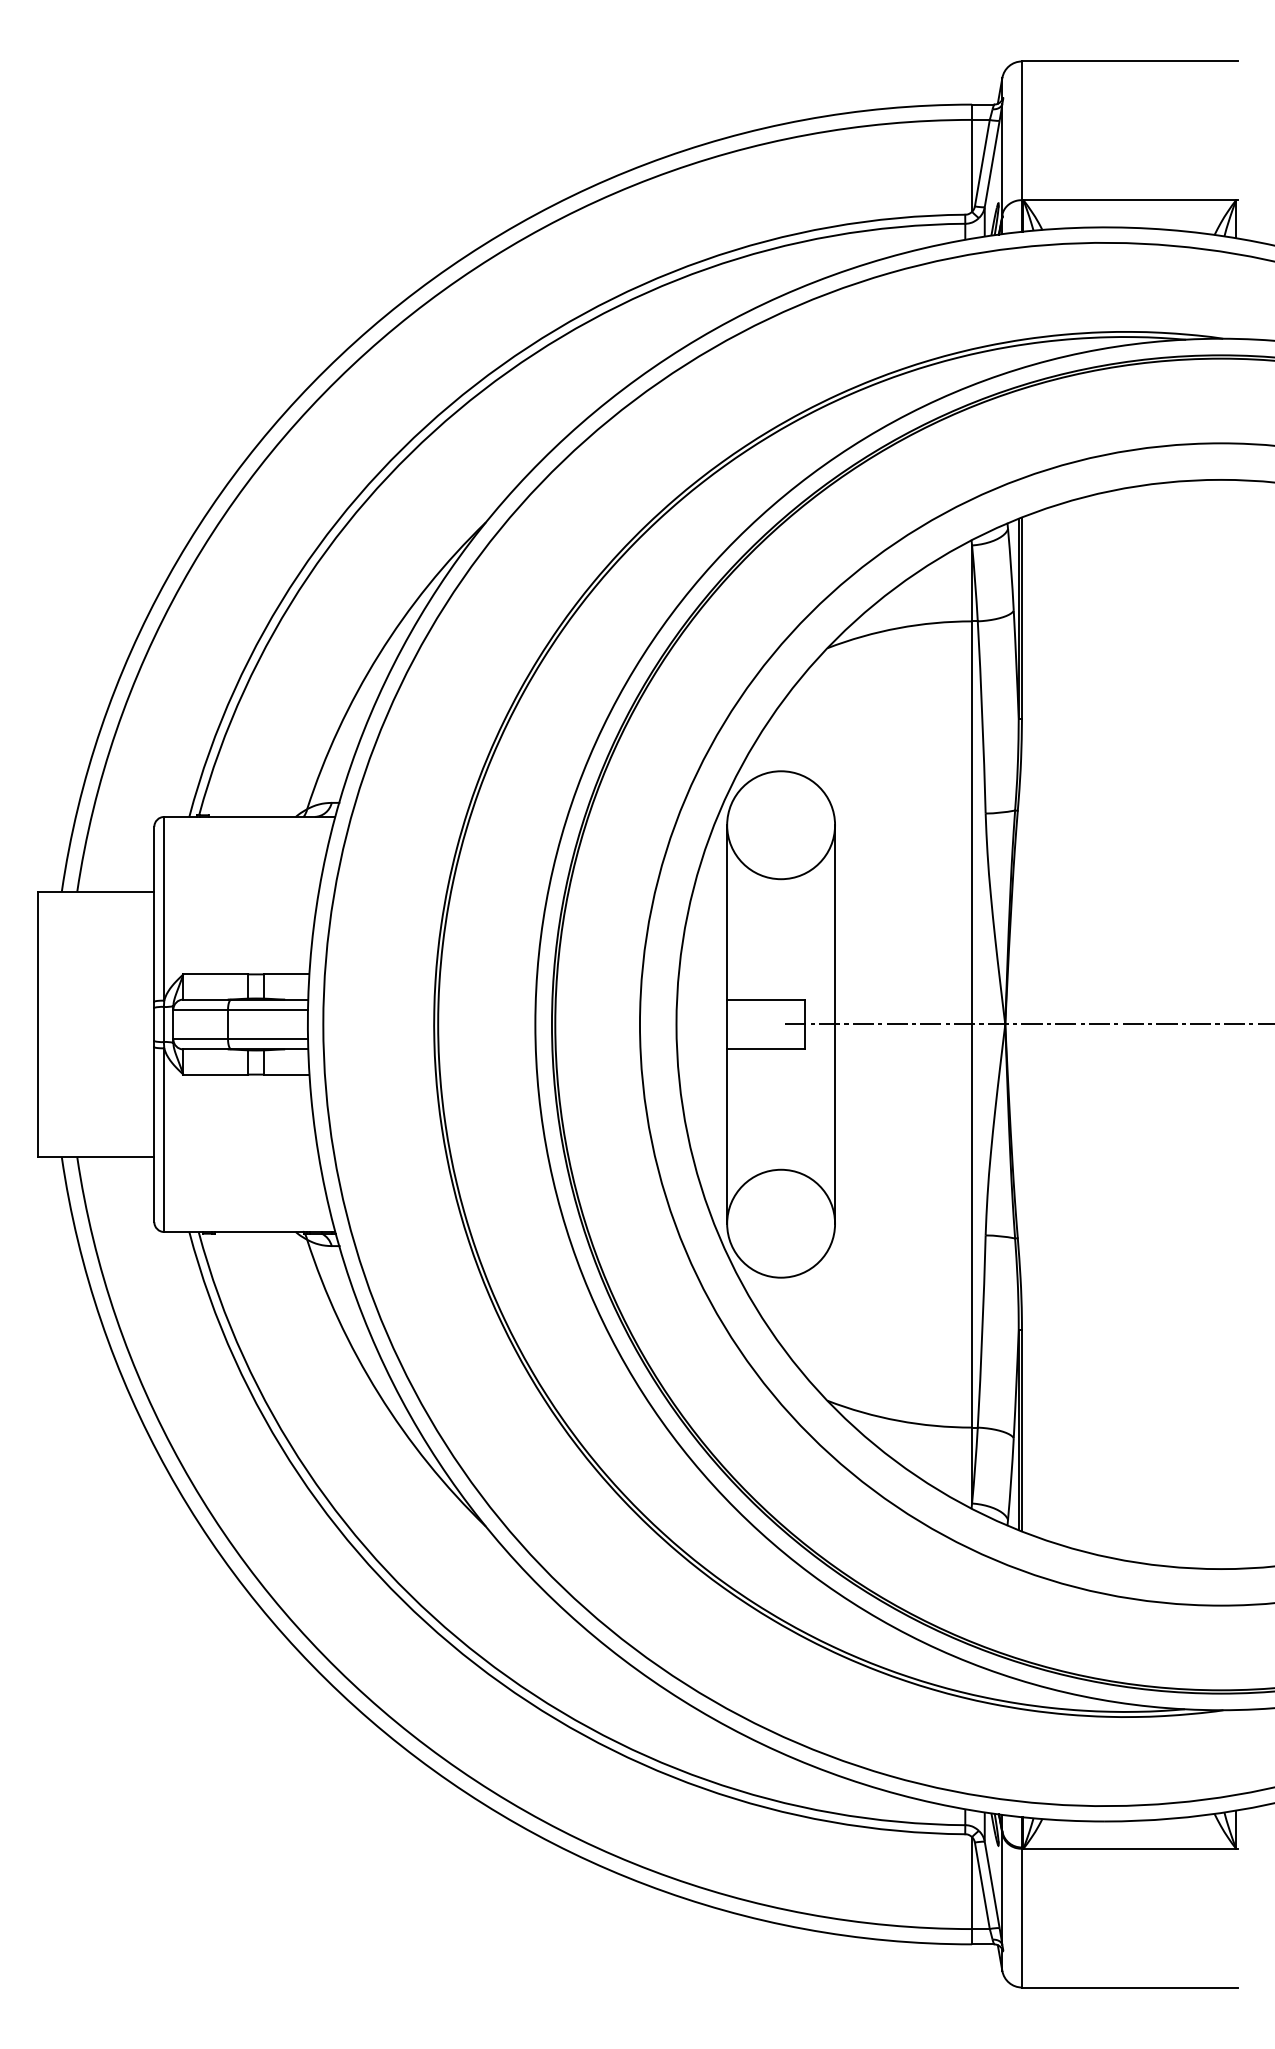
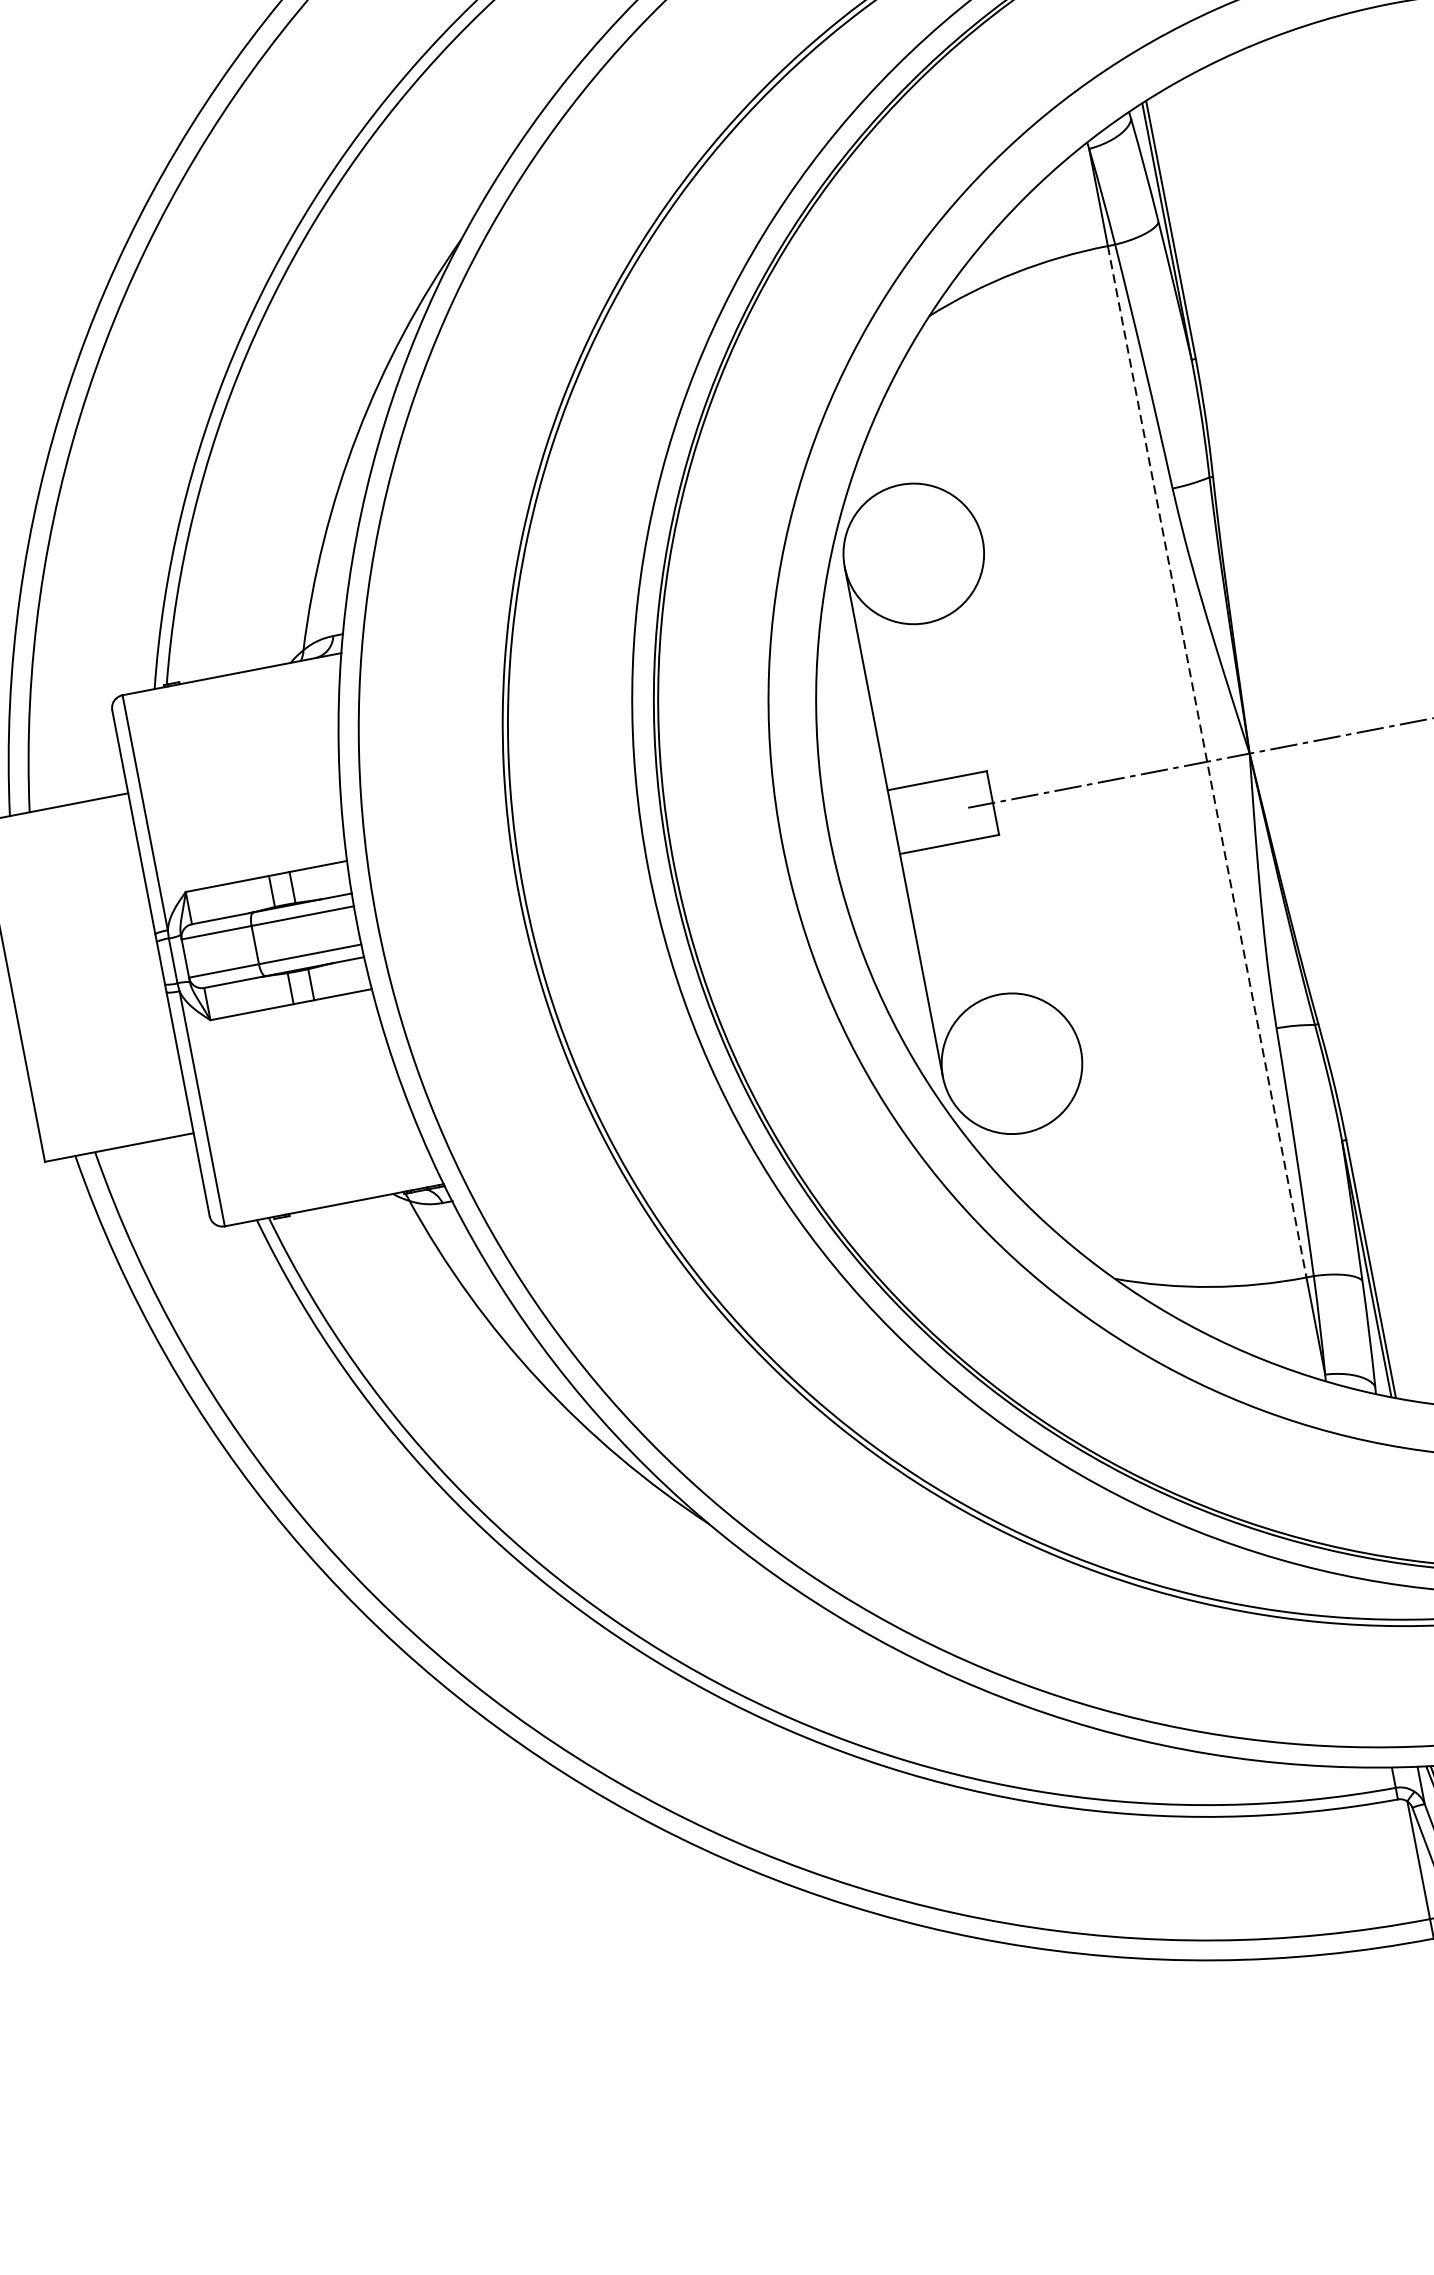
line: (835, 1024) -> (1032, 795), removed
line: (972, 1024) -> (1207, 761), solid -> dashed

